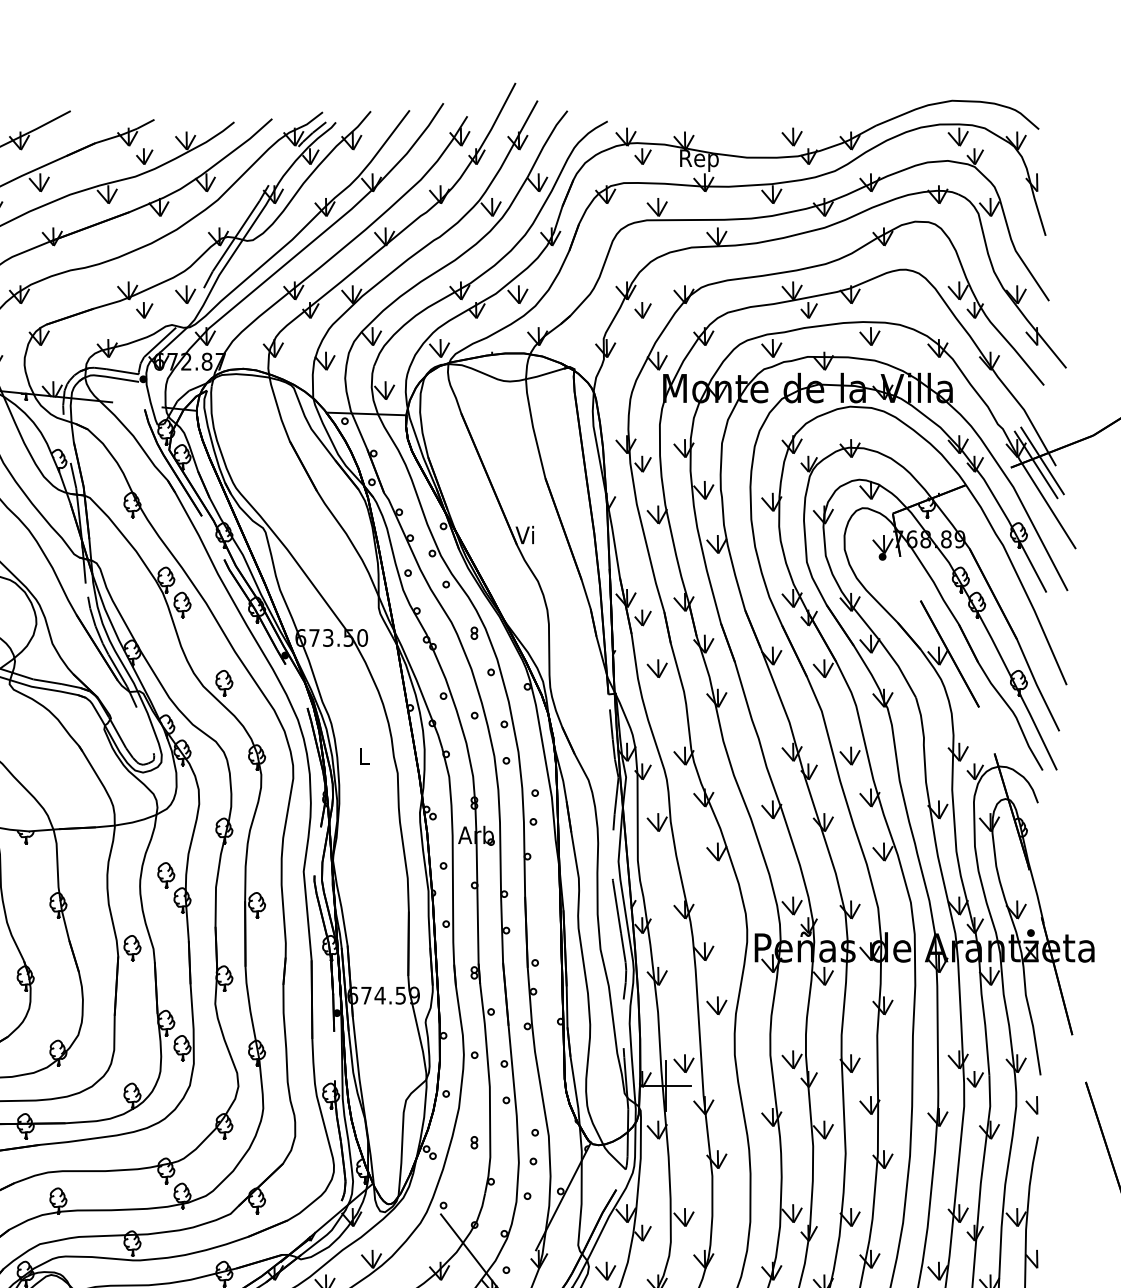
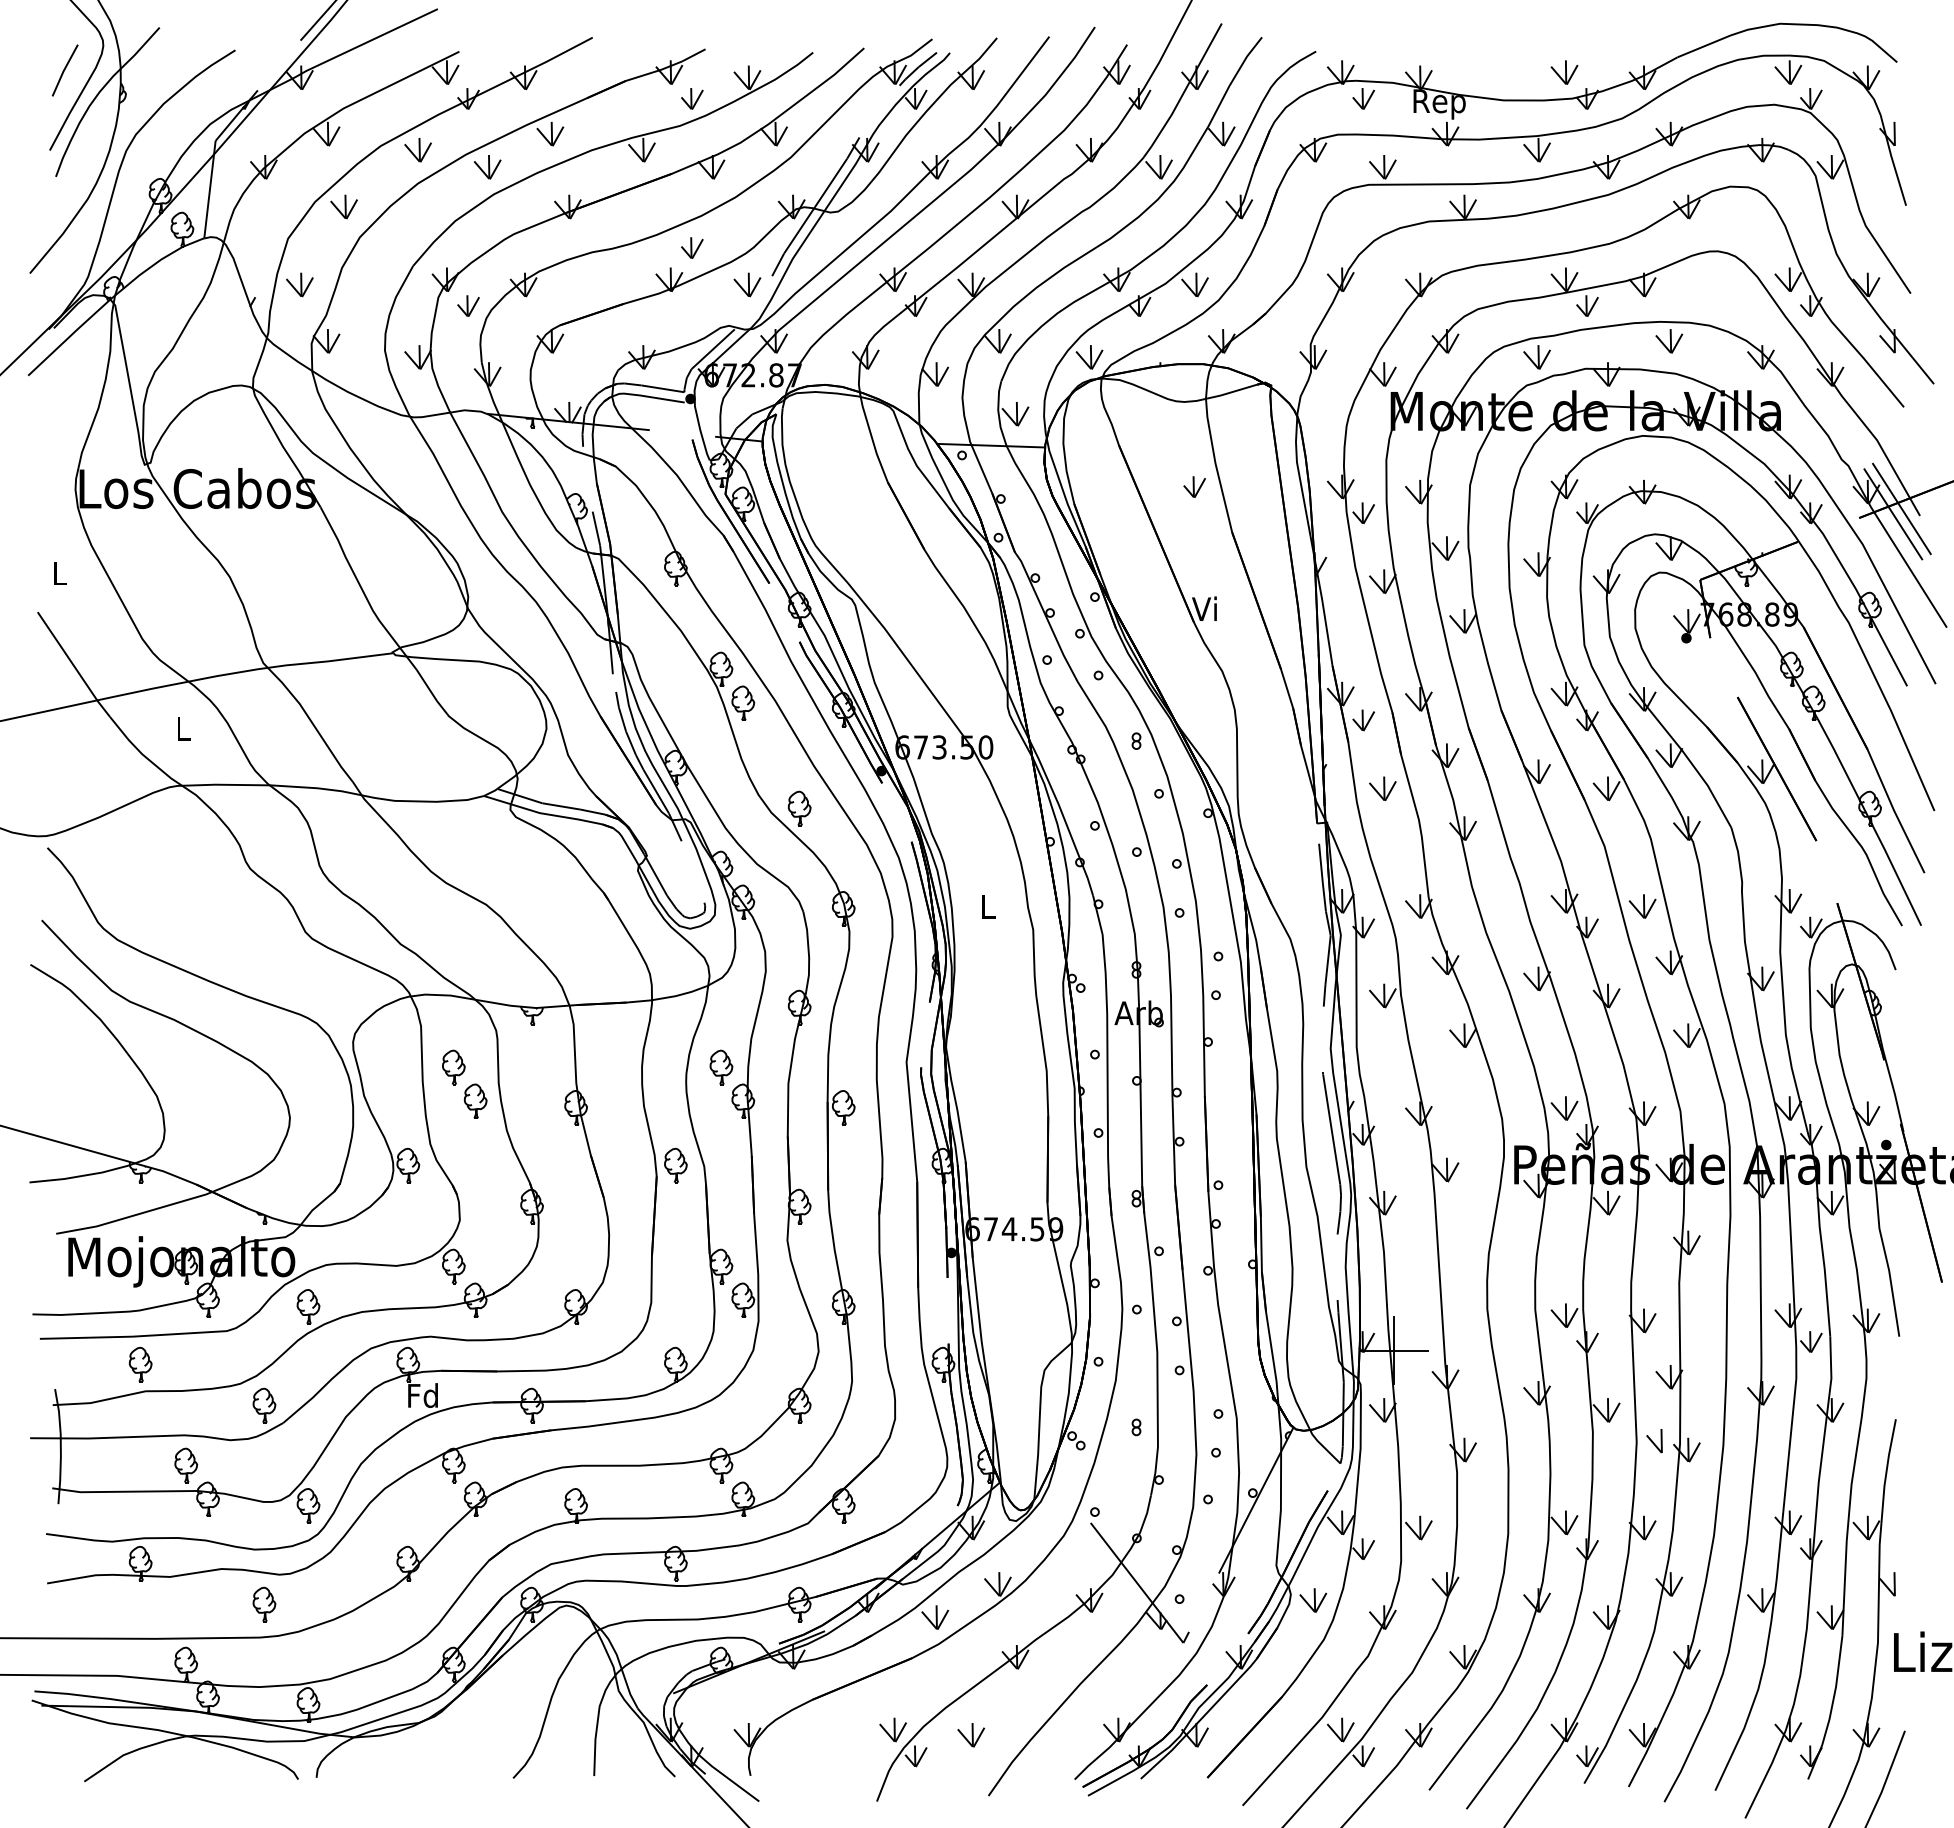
part: (144, 309) -> (692, 247), moved
part: (642, 309) -> (1194, 486), moved
part: (716, 1005) -> (1462, 1242), removed
part: (683, 1063) -> (1418, 1320), removed
part: (1031, 1105) -> (1654, 1441), moved

